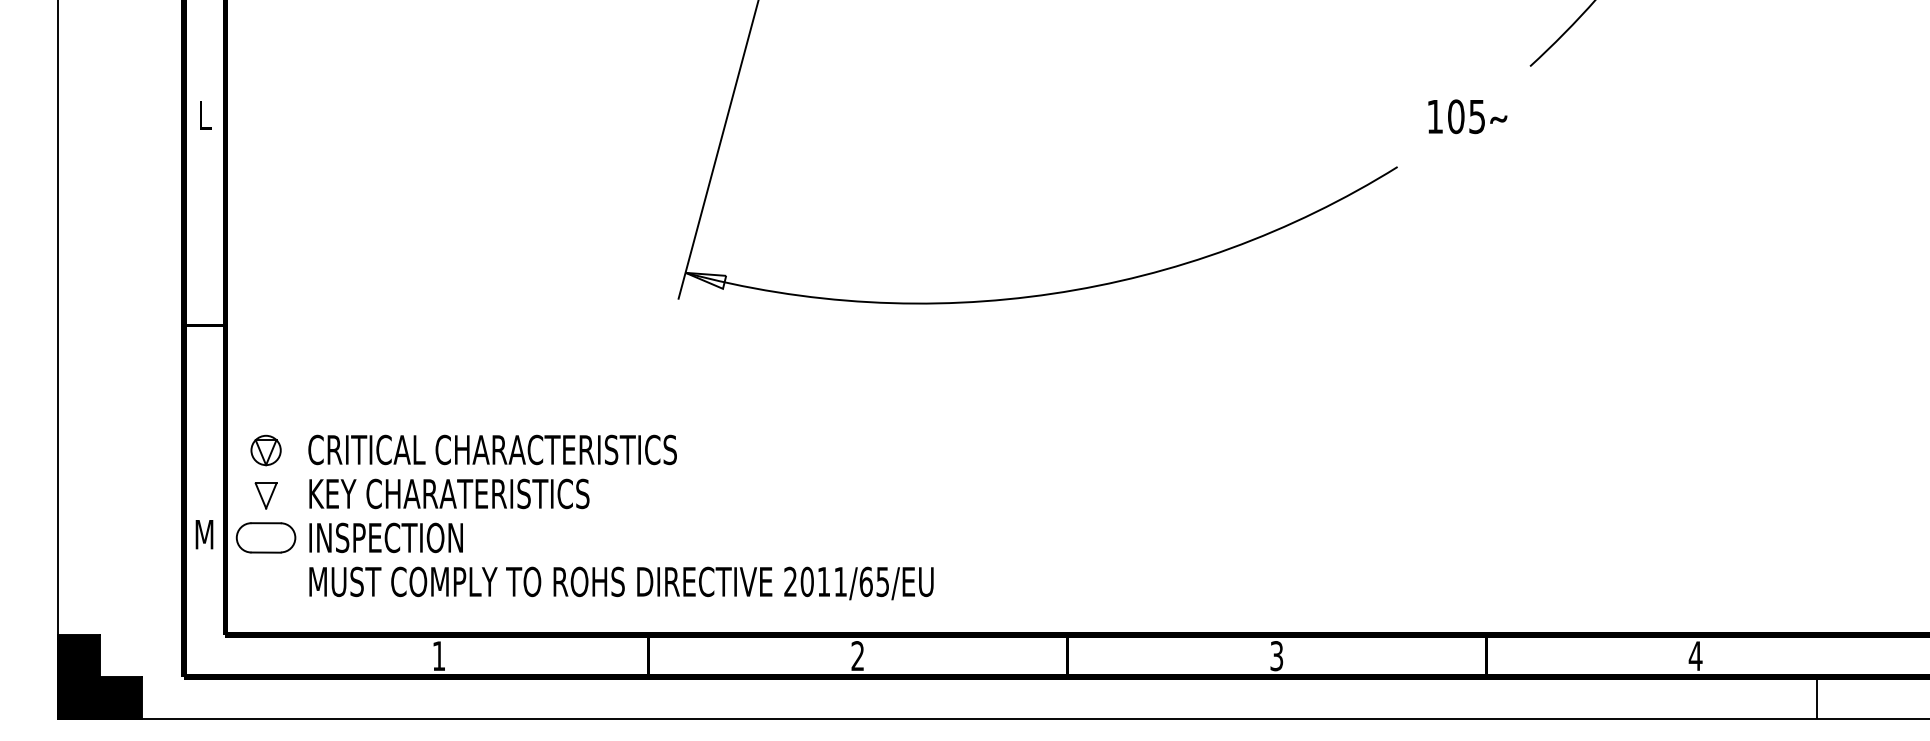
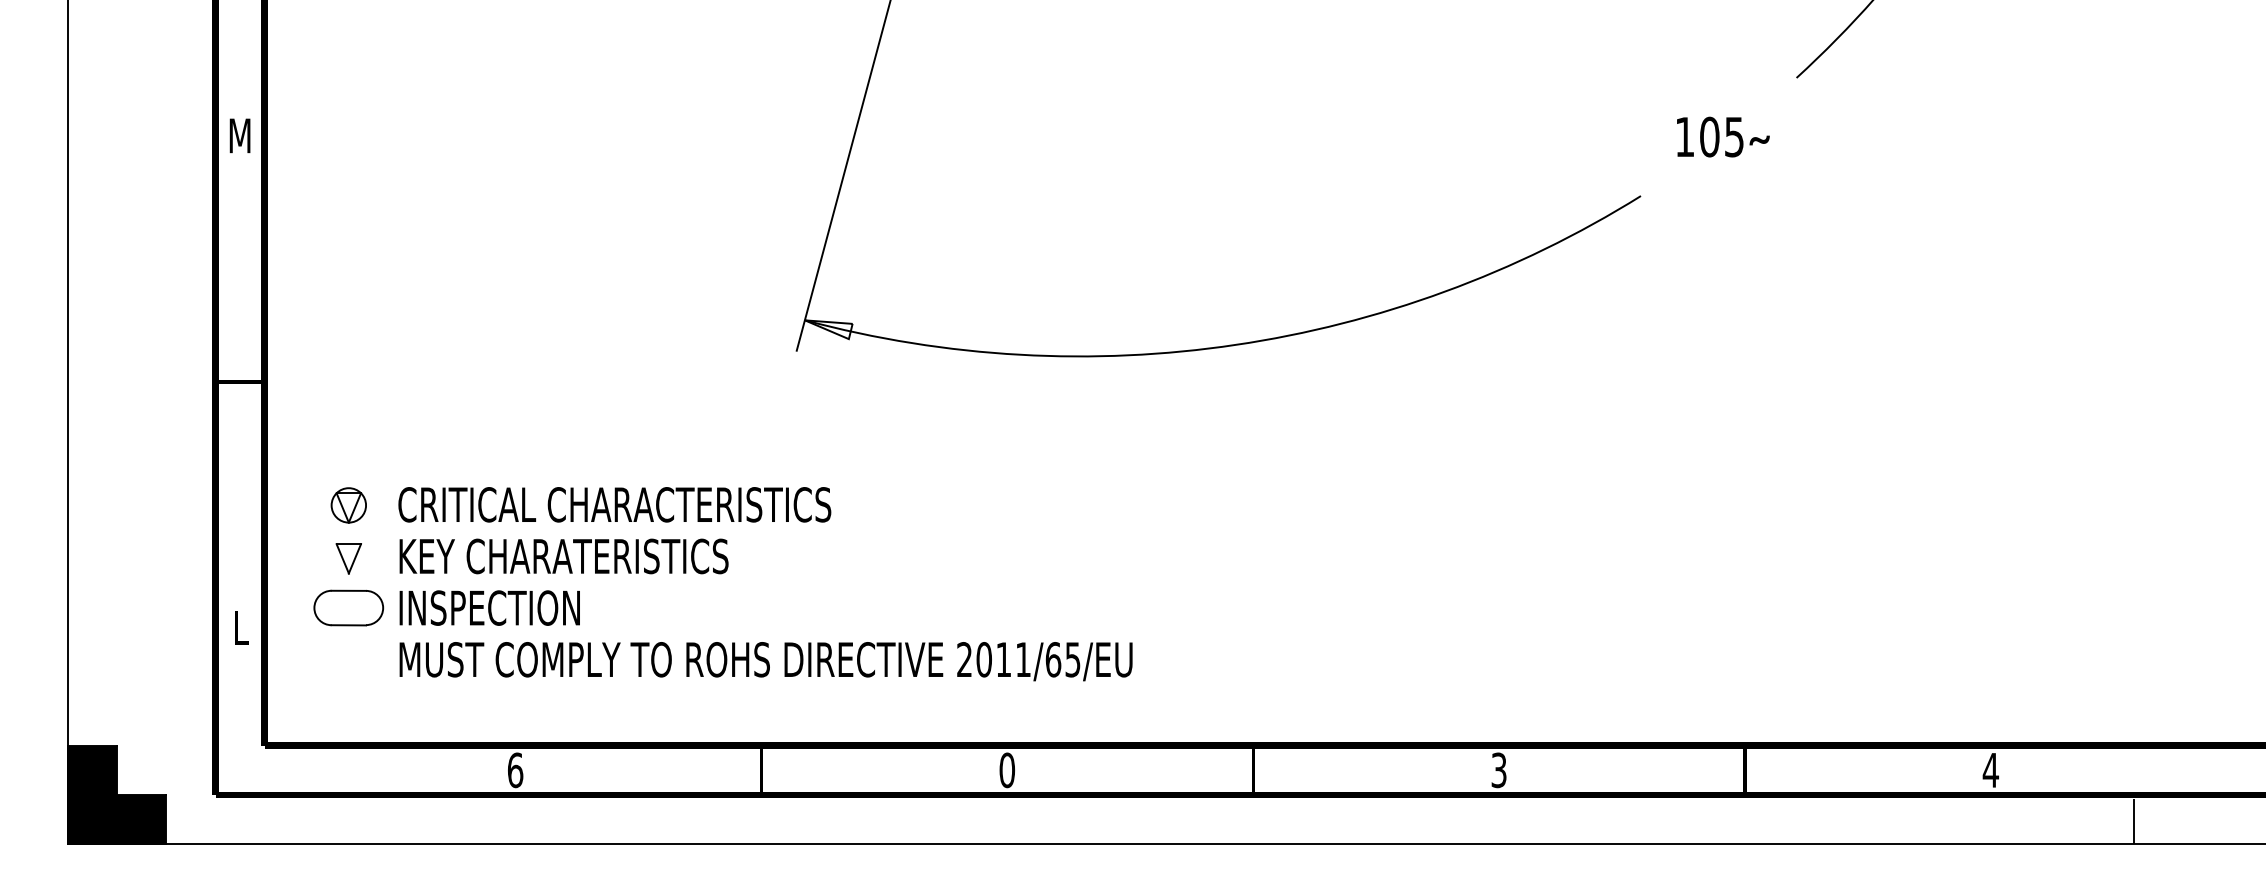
text: (204, 115) -> (240, 135), L -> M
part: (582, 509) -> (720, 574), moved
text: (204, 534) -> (240, 627), M -> L
text: (438, 656) -> (514, 770), 1 -> 6
text: (857, 656) -> (1006, 770), 2 -> 0

